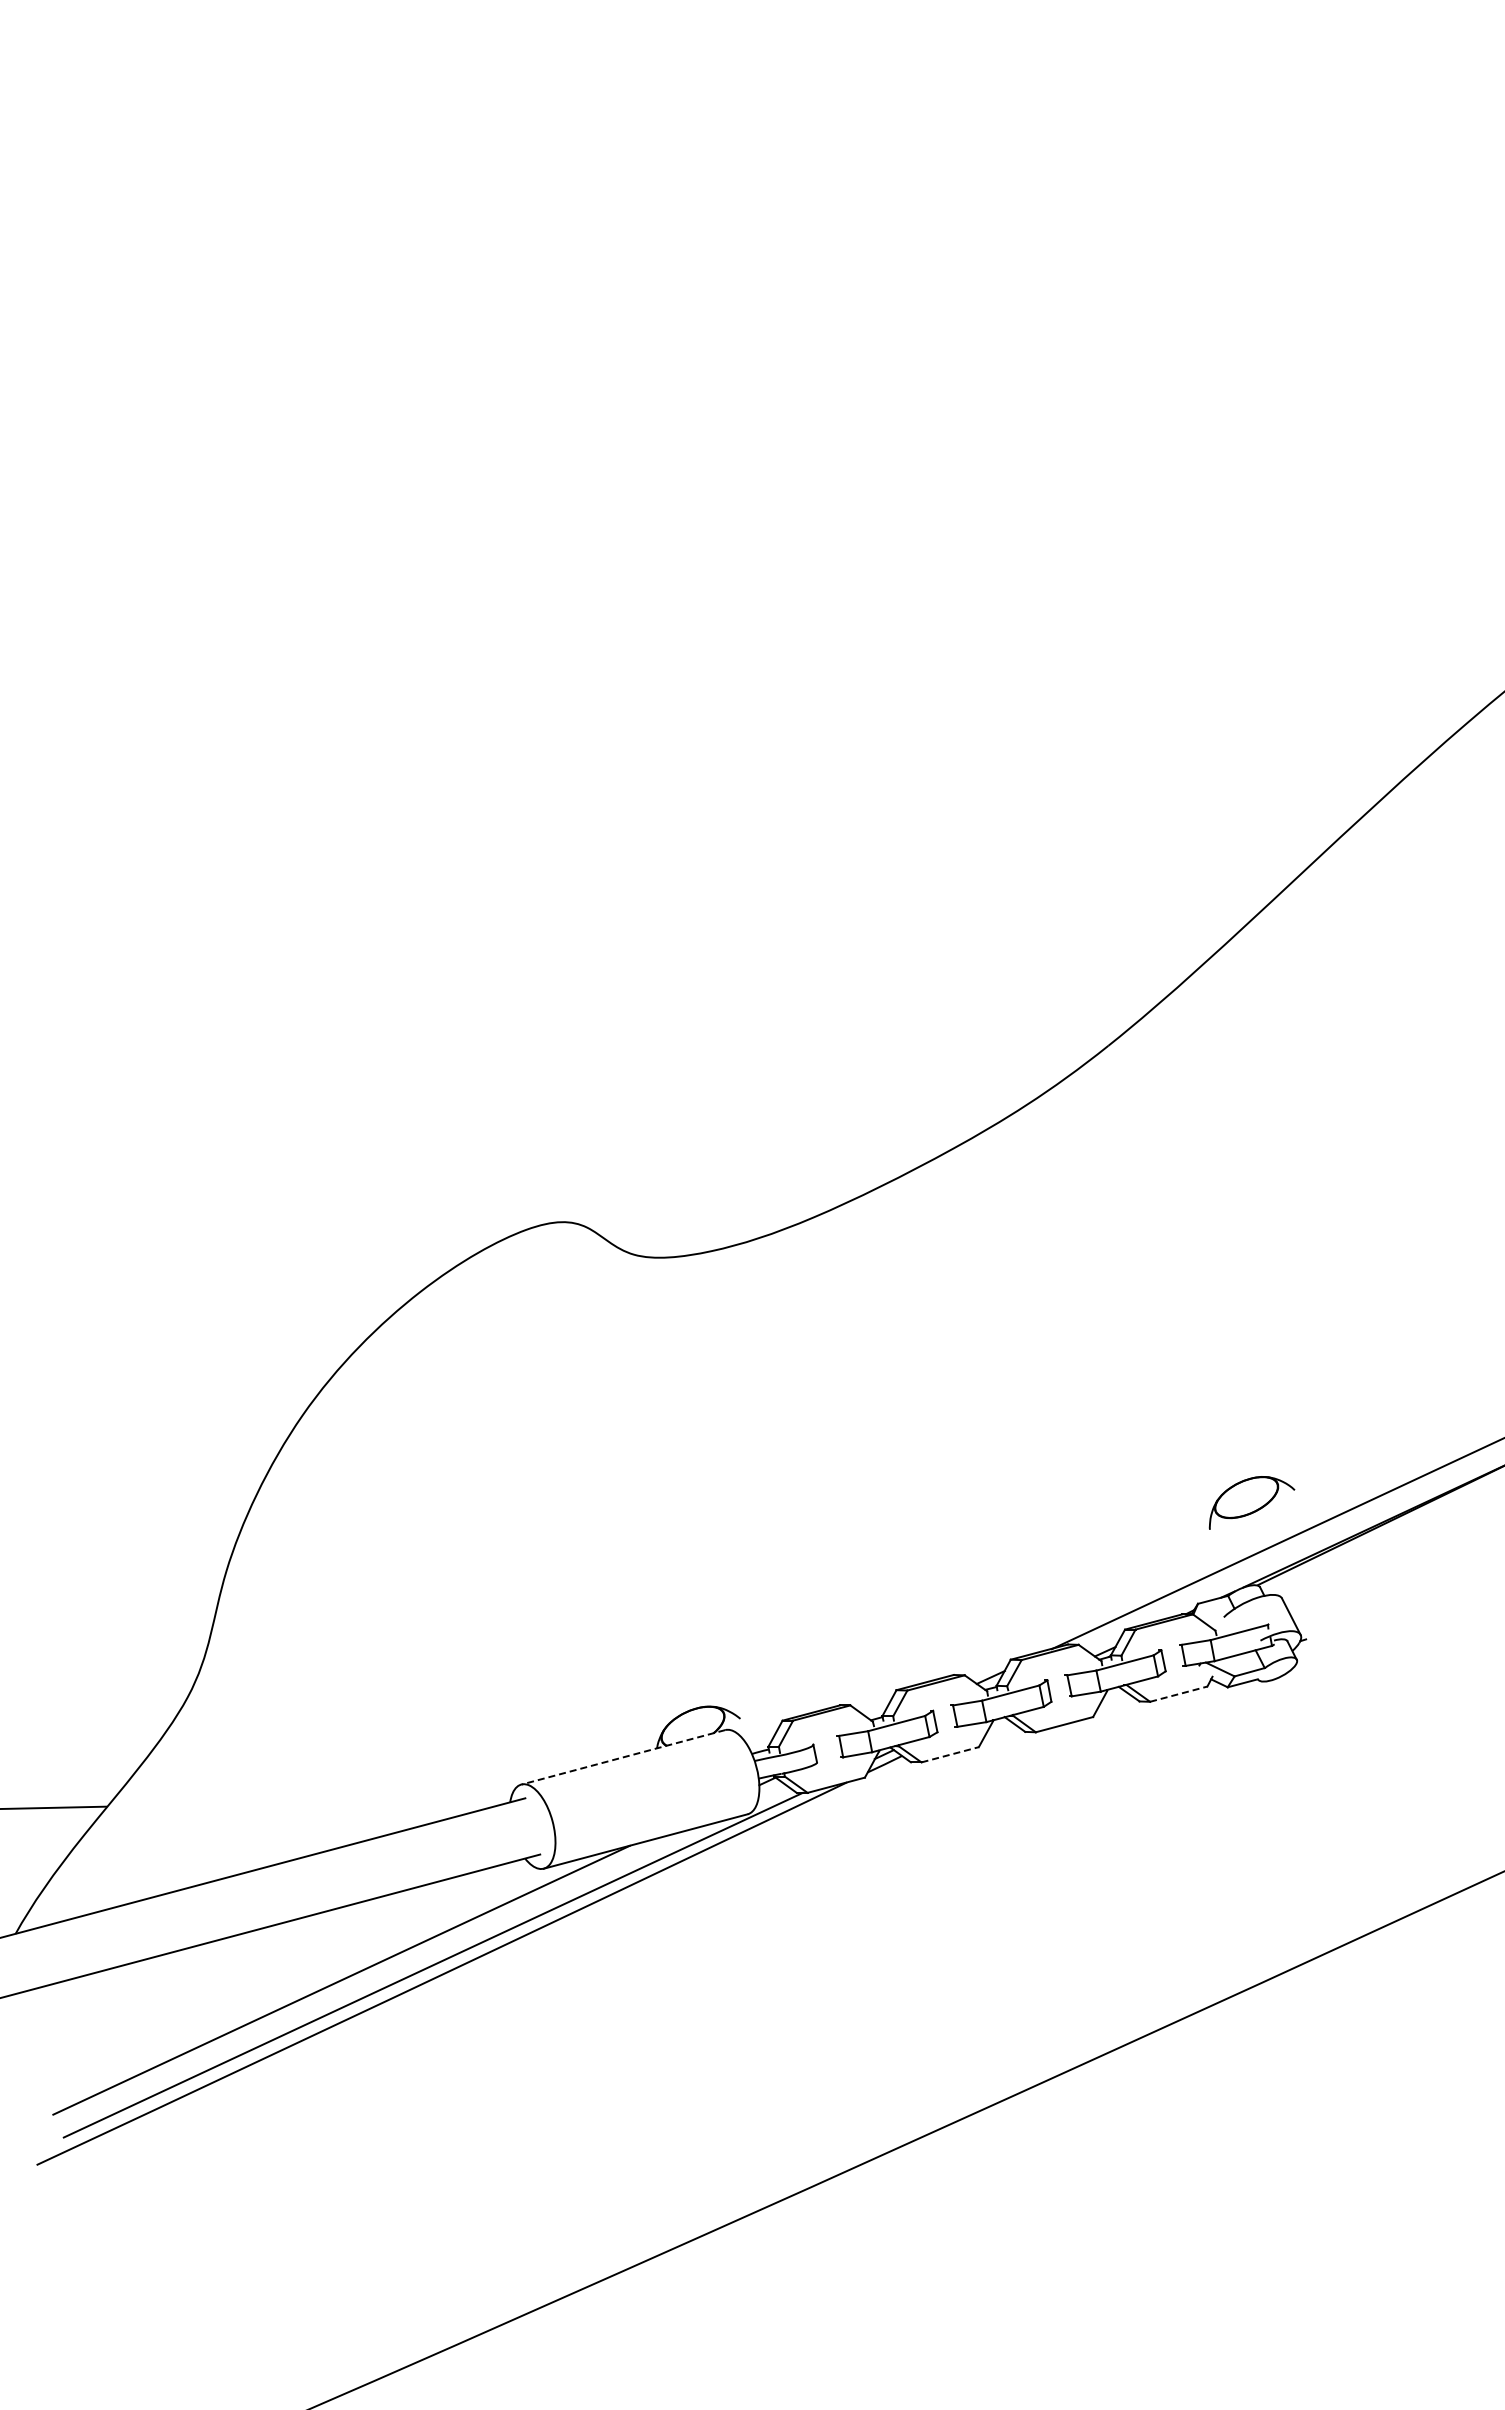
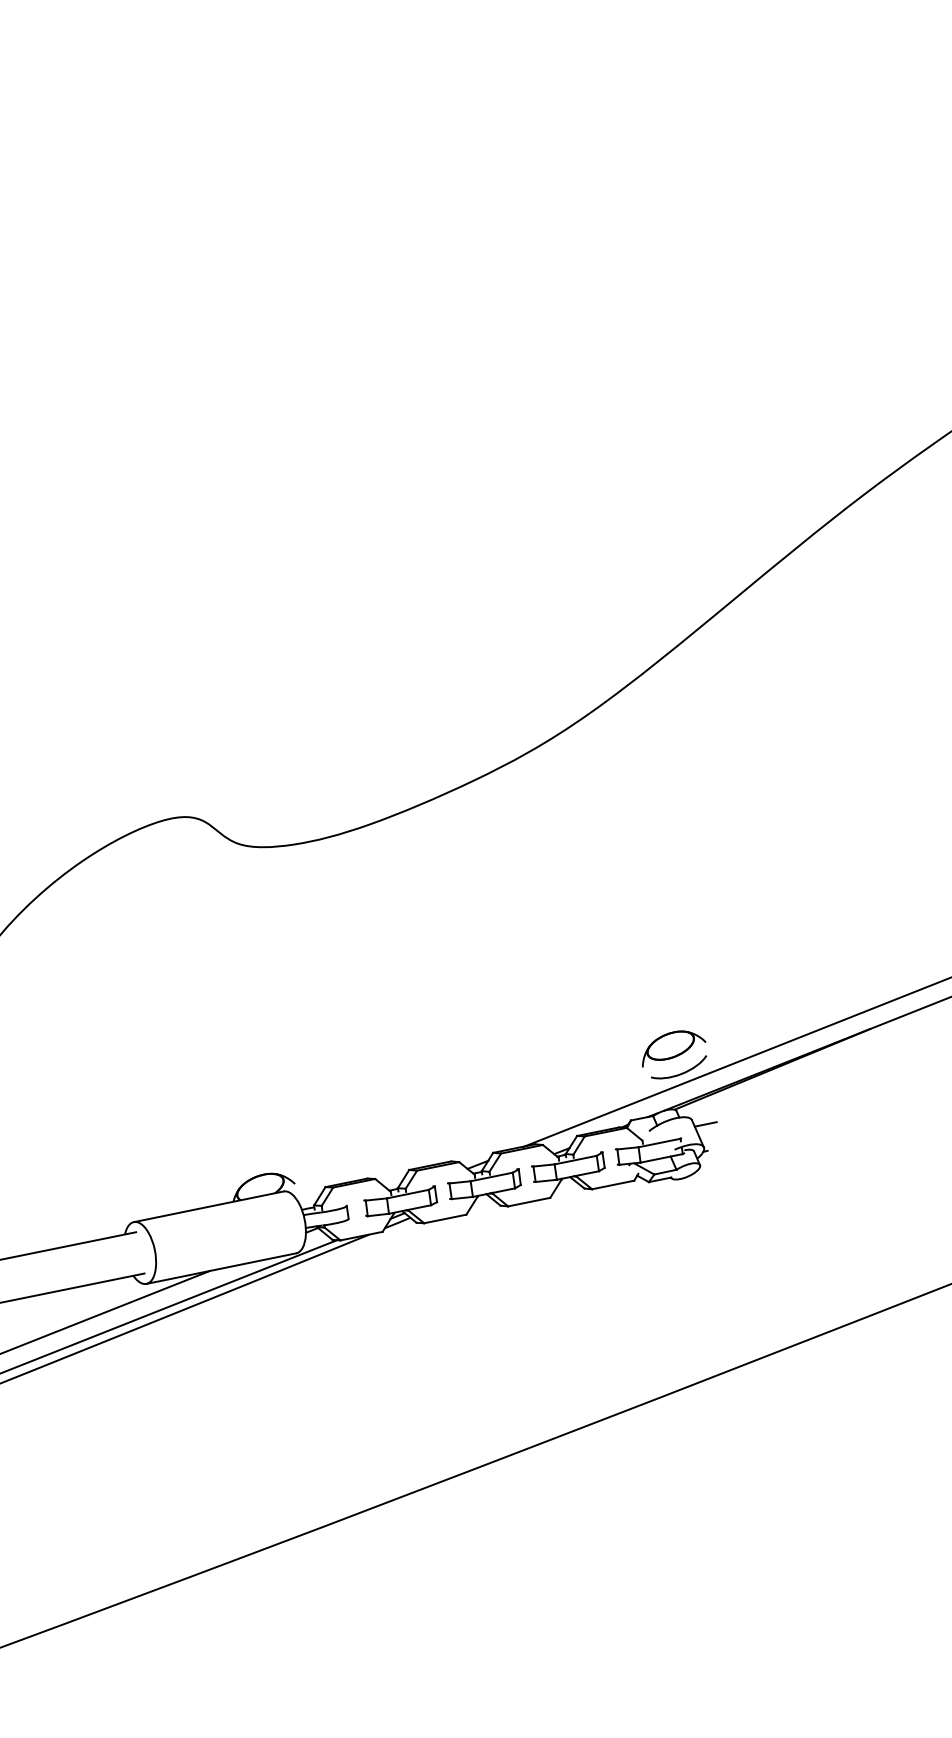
curve: (1263, 1534) -> (681, 1073), added
line: (1301, 1603) -> (705, 1124), added
line: (1178, 1694) -> (612, 1185), dashed -> solid
line: (950, 1754) -> (445, 1218), dashed -> solid
line: (622, 1757) -> (208, 1206), dashed -> solid

